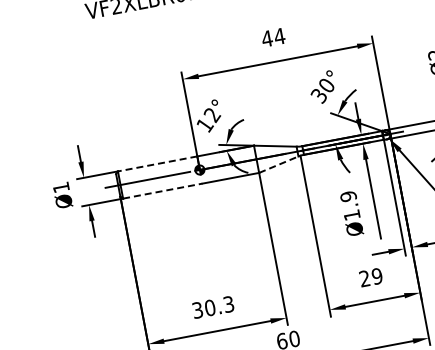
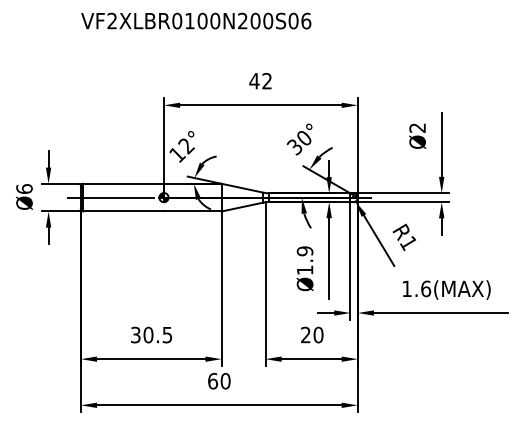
text: (278, 35) -> (266, 80), 44 -> 42
line: (157, 163) -> (123, 183), dashed -> solid
line: (278, 164) -> (242, 206), dashed -> solid
text: (61, 186) -> (24, 188), Ø1 -> Ø6
line: (163, 190) -> (124, 211), dashed -> solid
text: (377, 276) -> (318, 335), 29 -> 20
text: (228, 303) -> (167, 334), 30.3 -> 30.5

